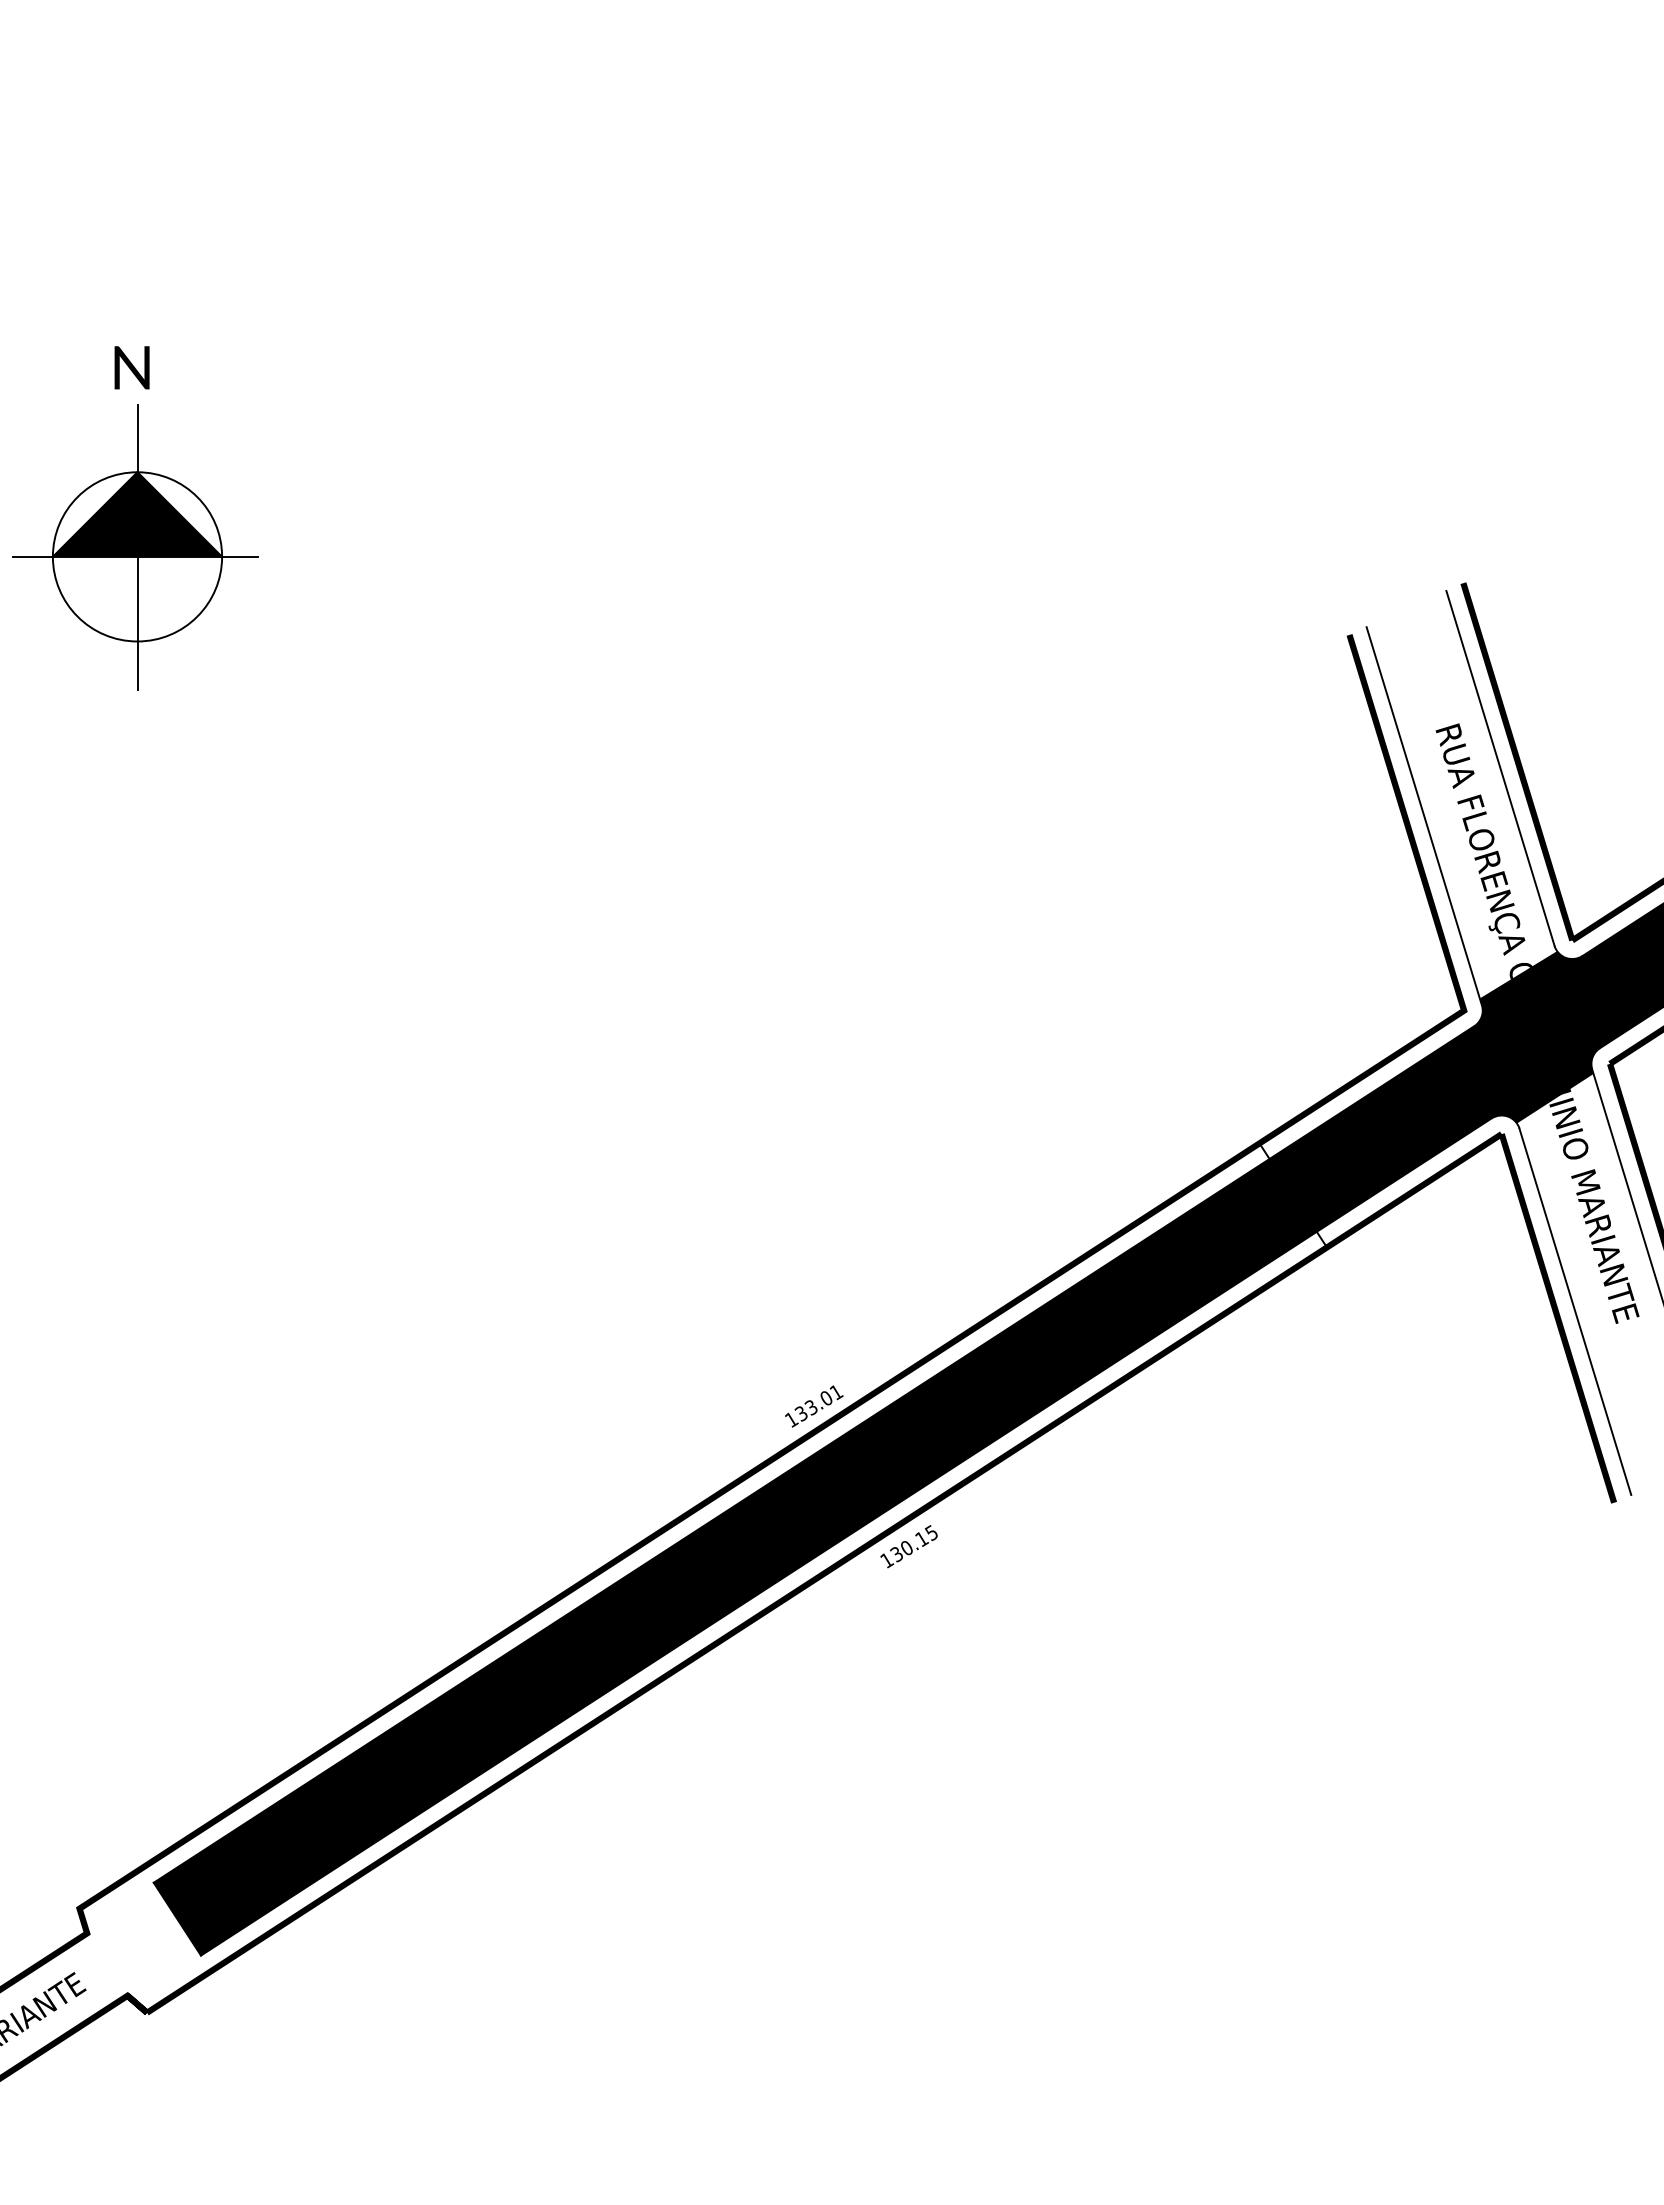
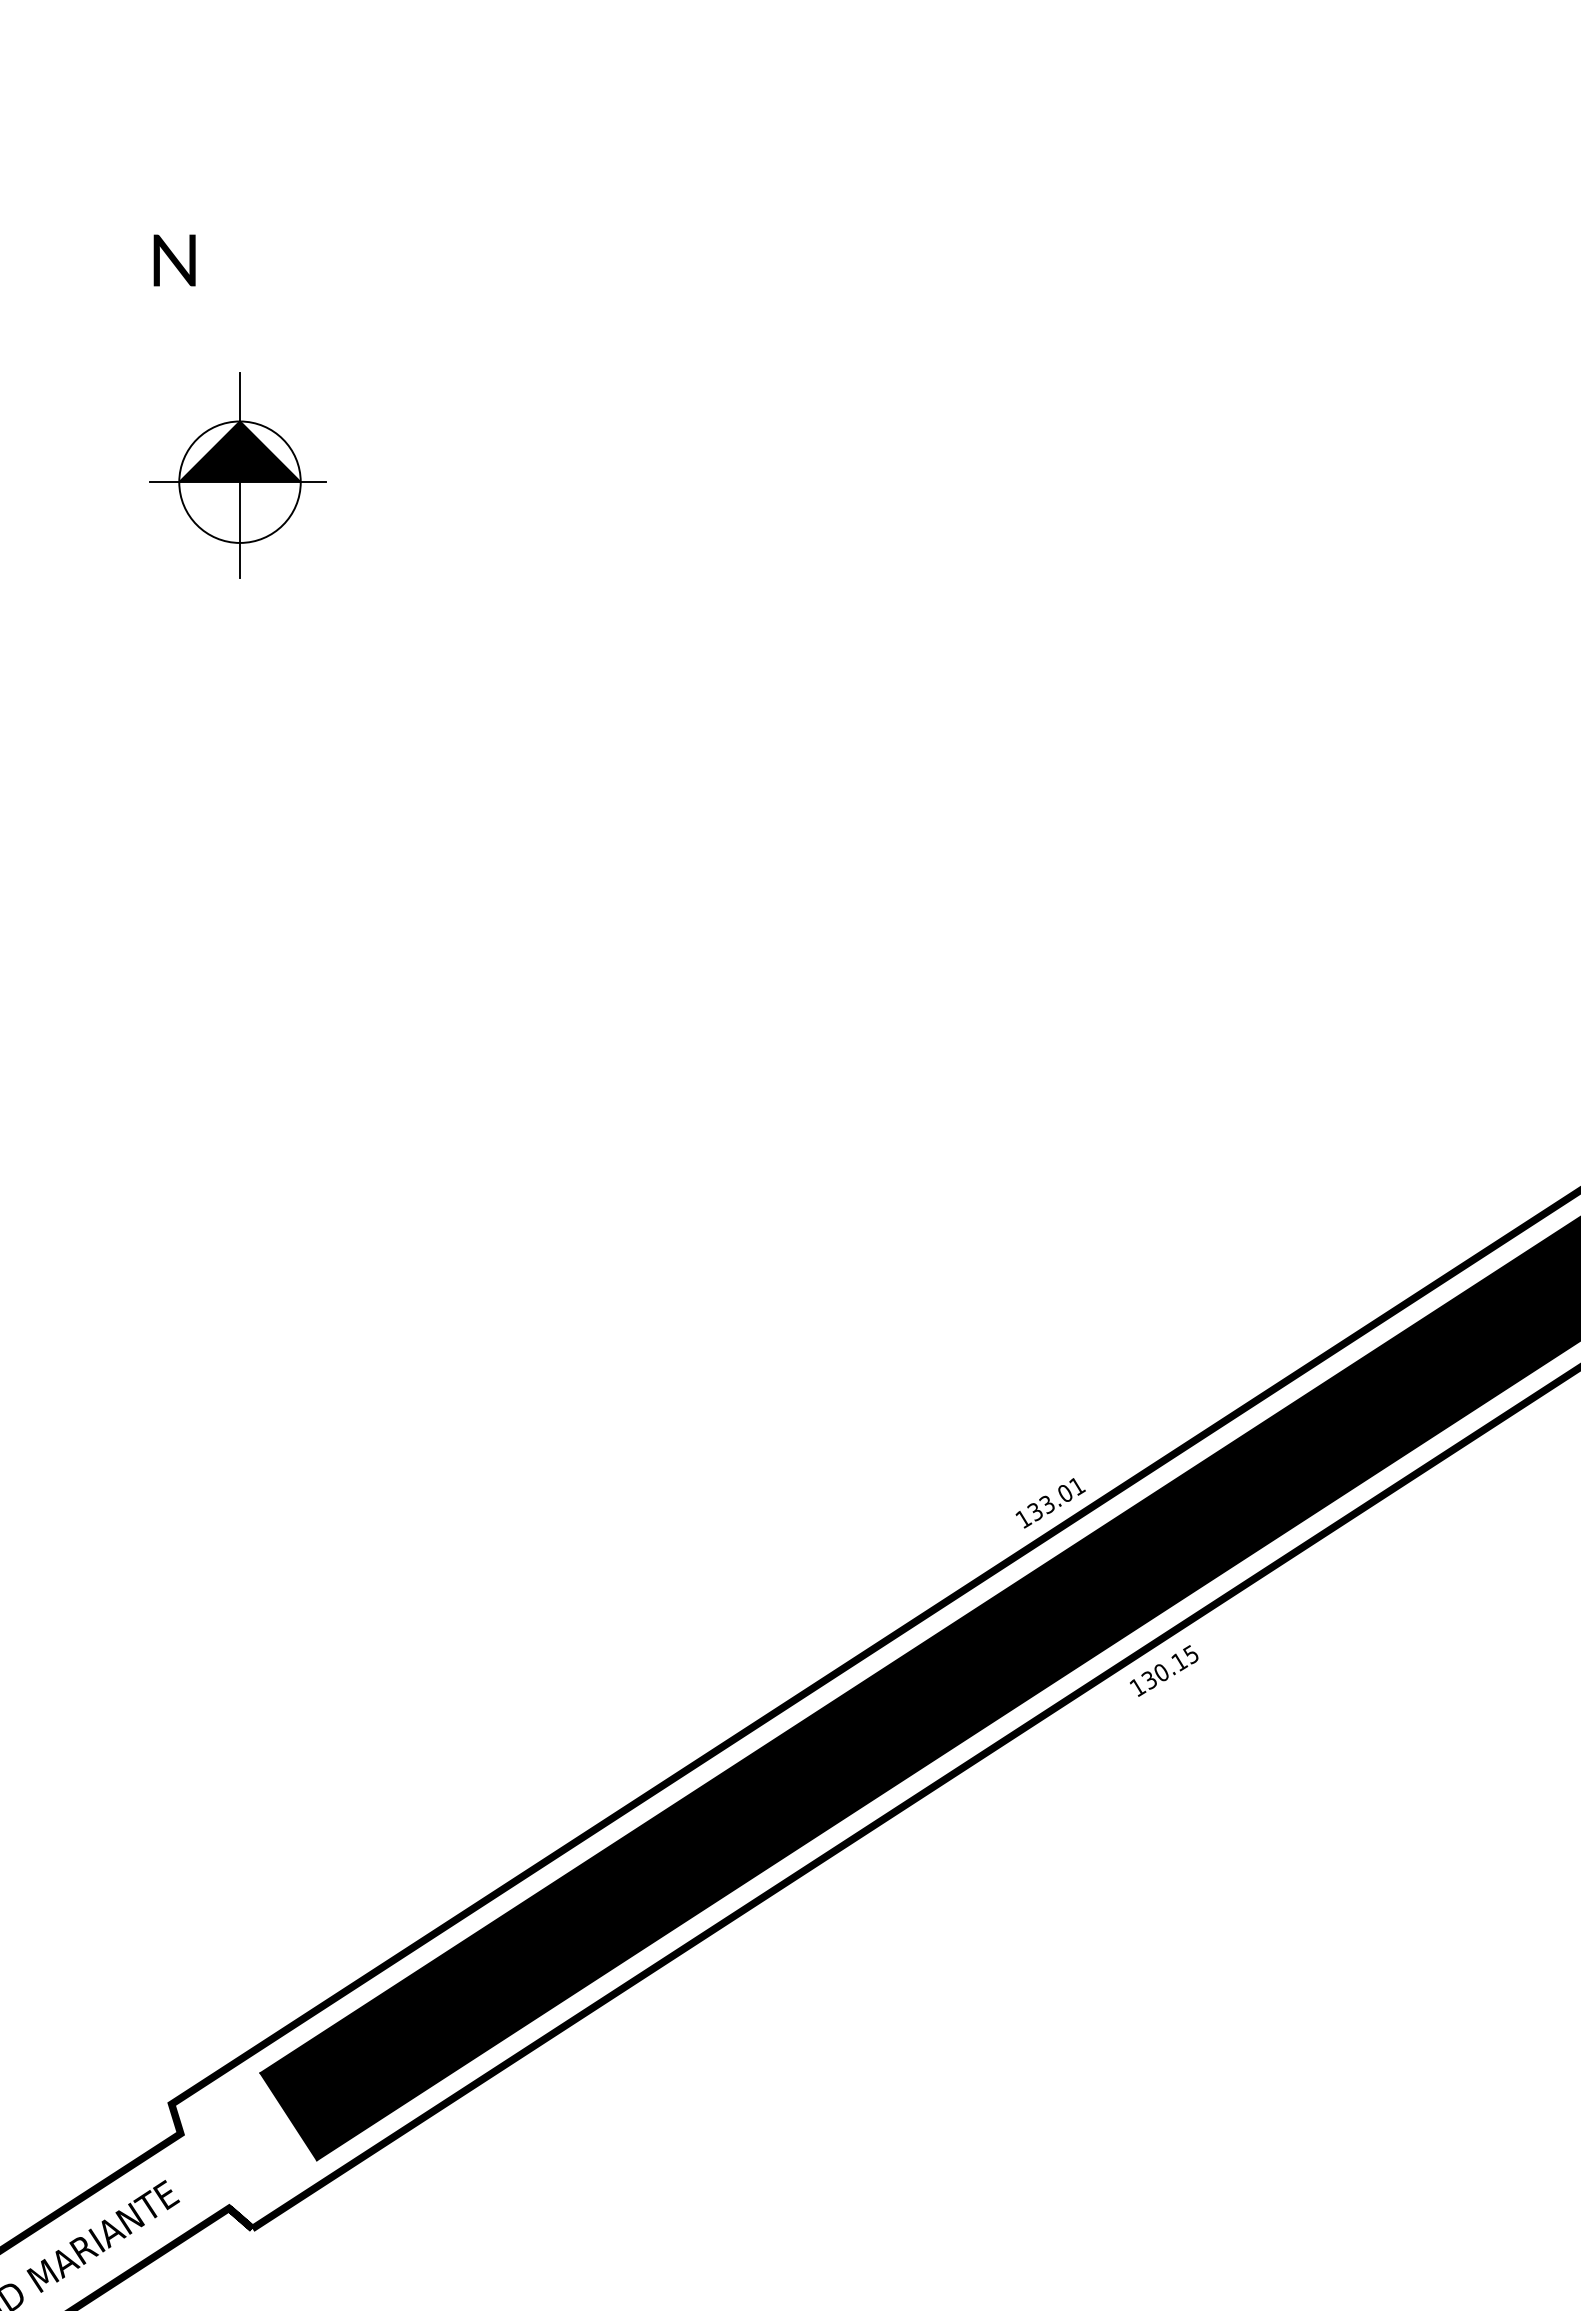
text: (131, 367) -> (173, 260), moved
part: (135, 547) -> (238, 475), size x0.6

